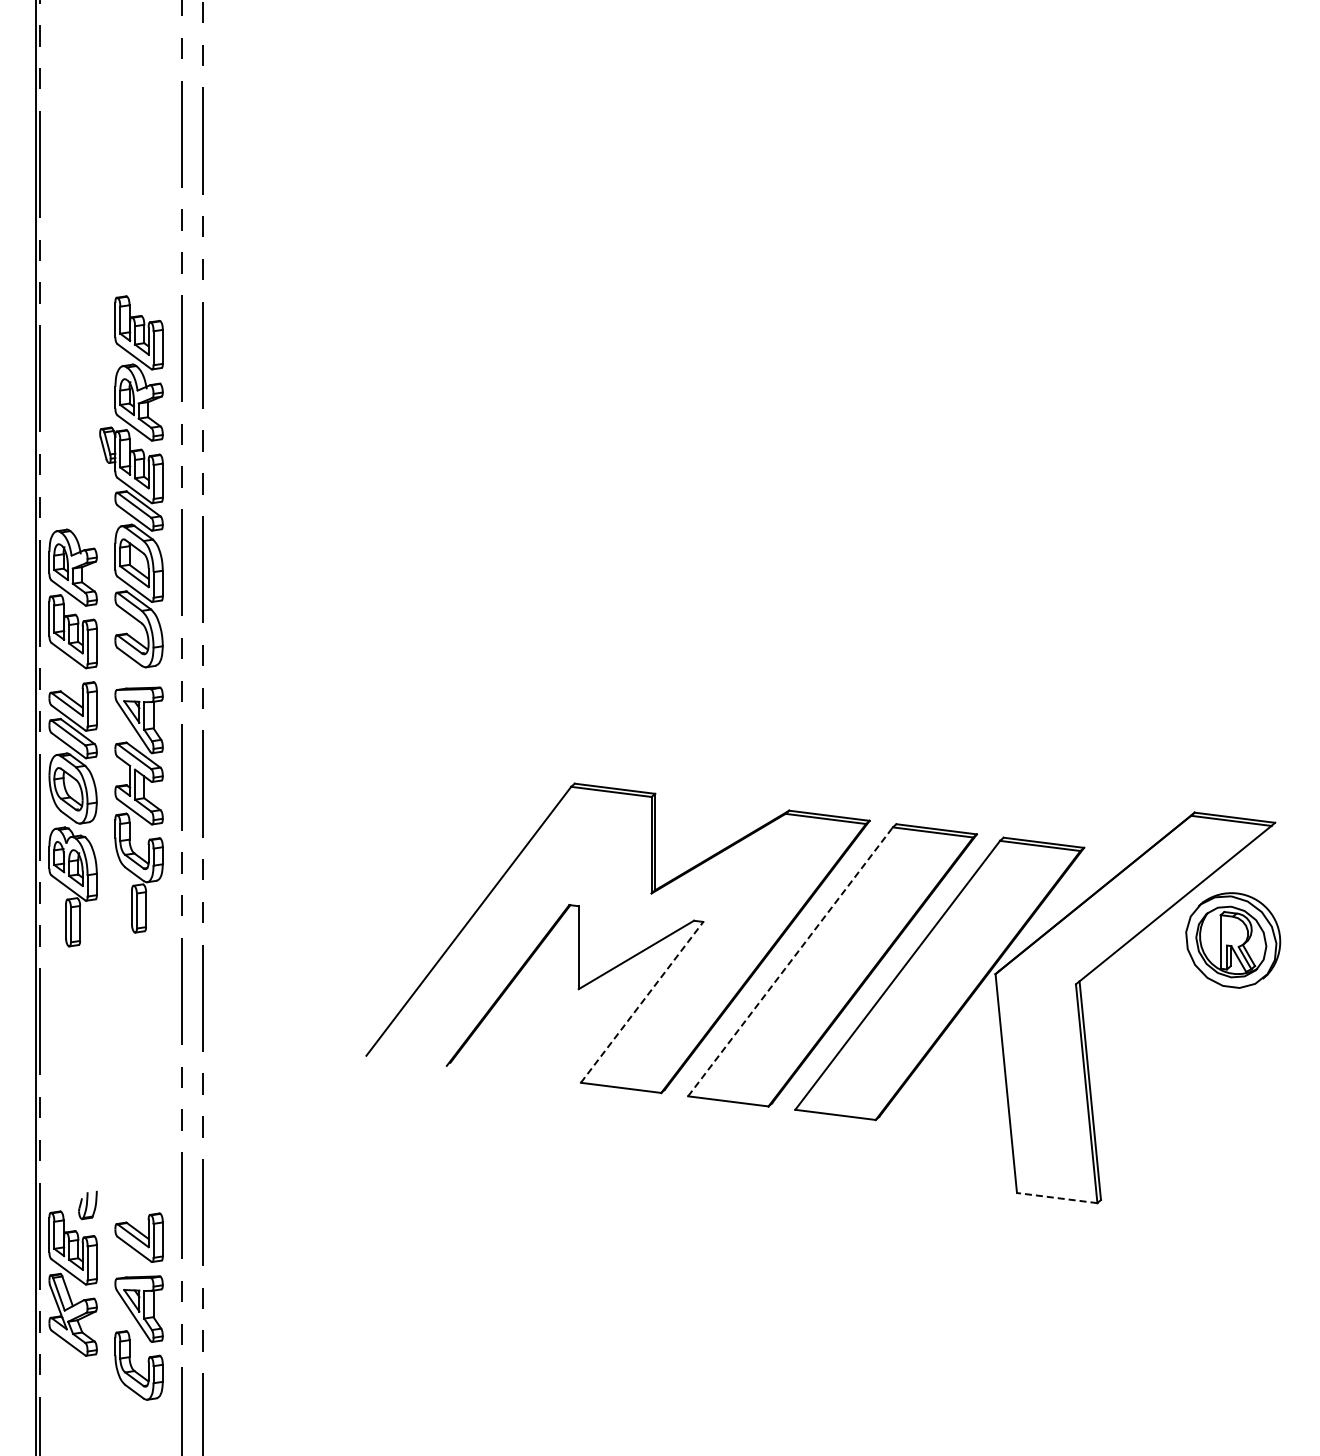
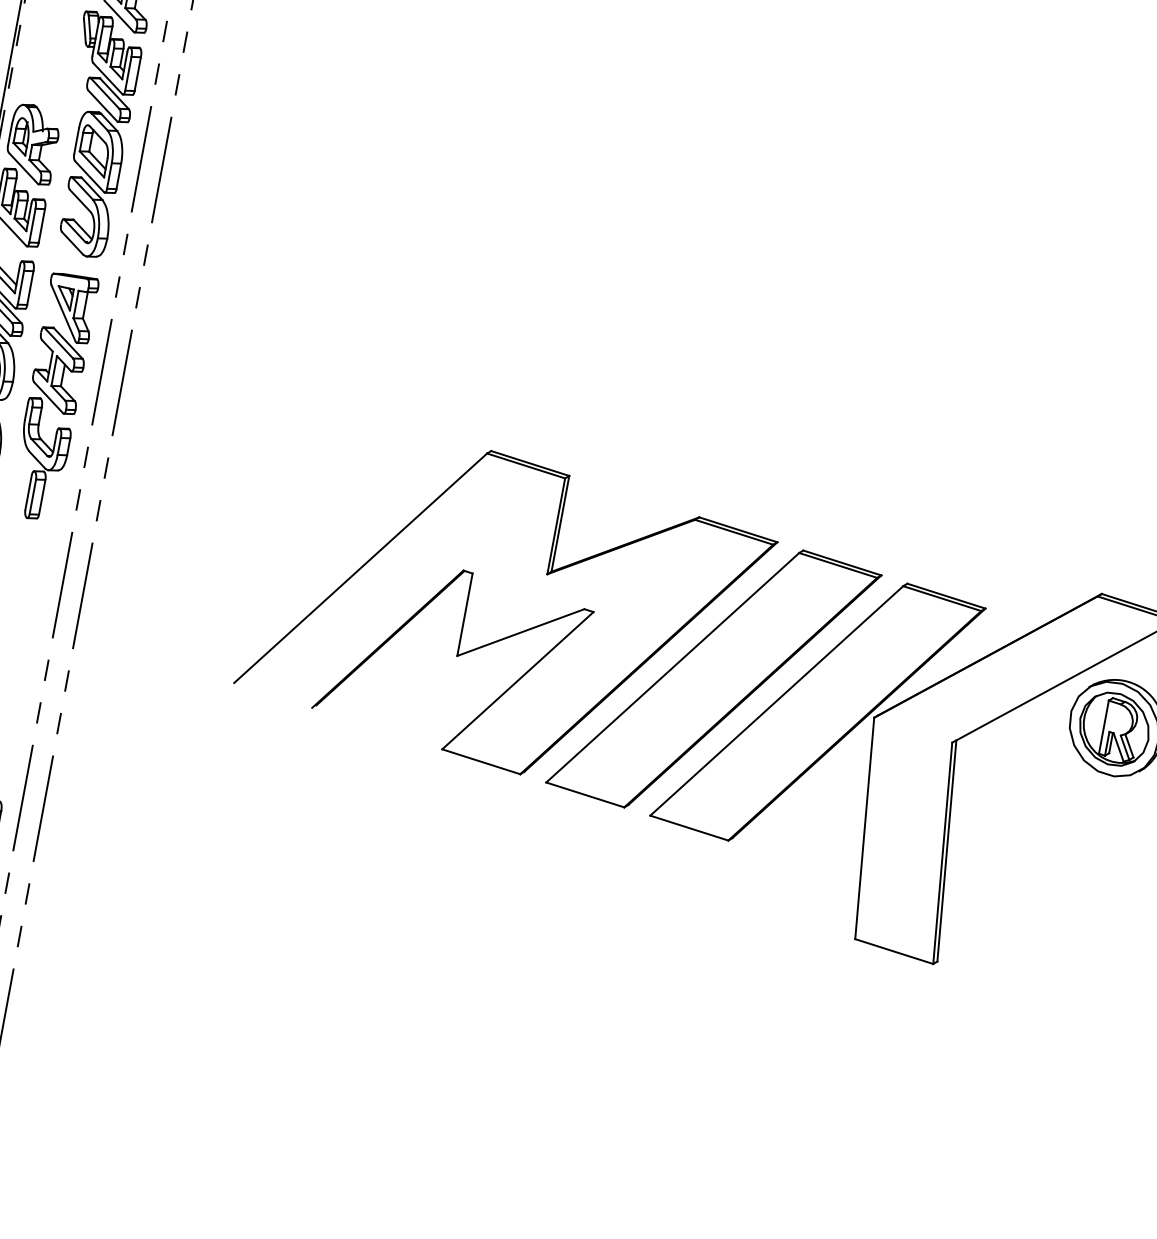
line: (790, 961) -> (672, 667), dashed -> solid
line: (642, 1001) -> (518, 679), dashed -> solid
line: (1057, 1198) -> (894, 952), dashed -> solid

